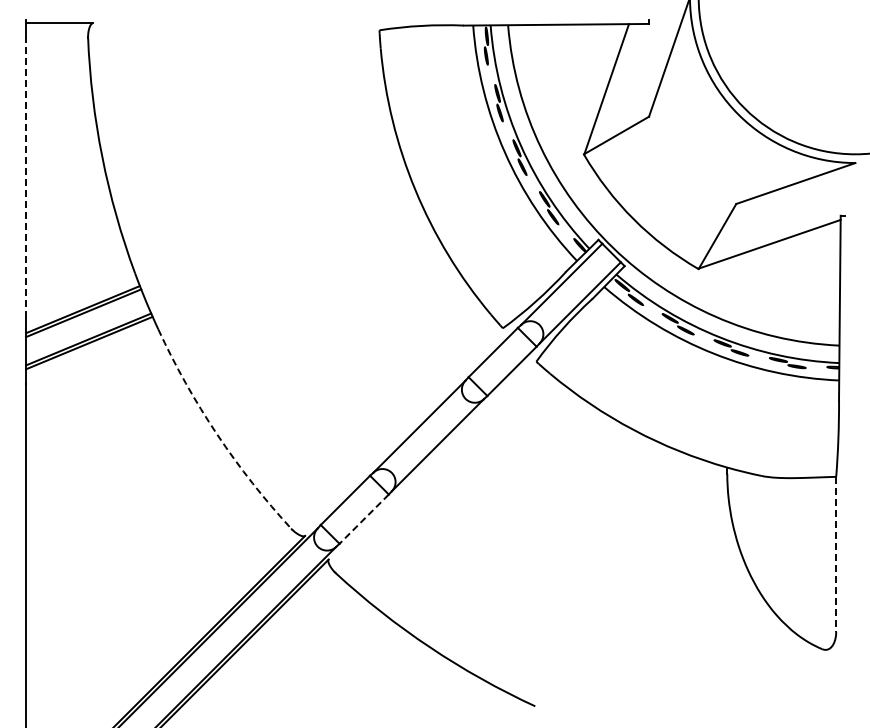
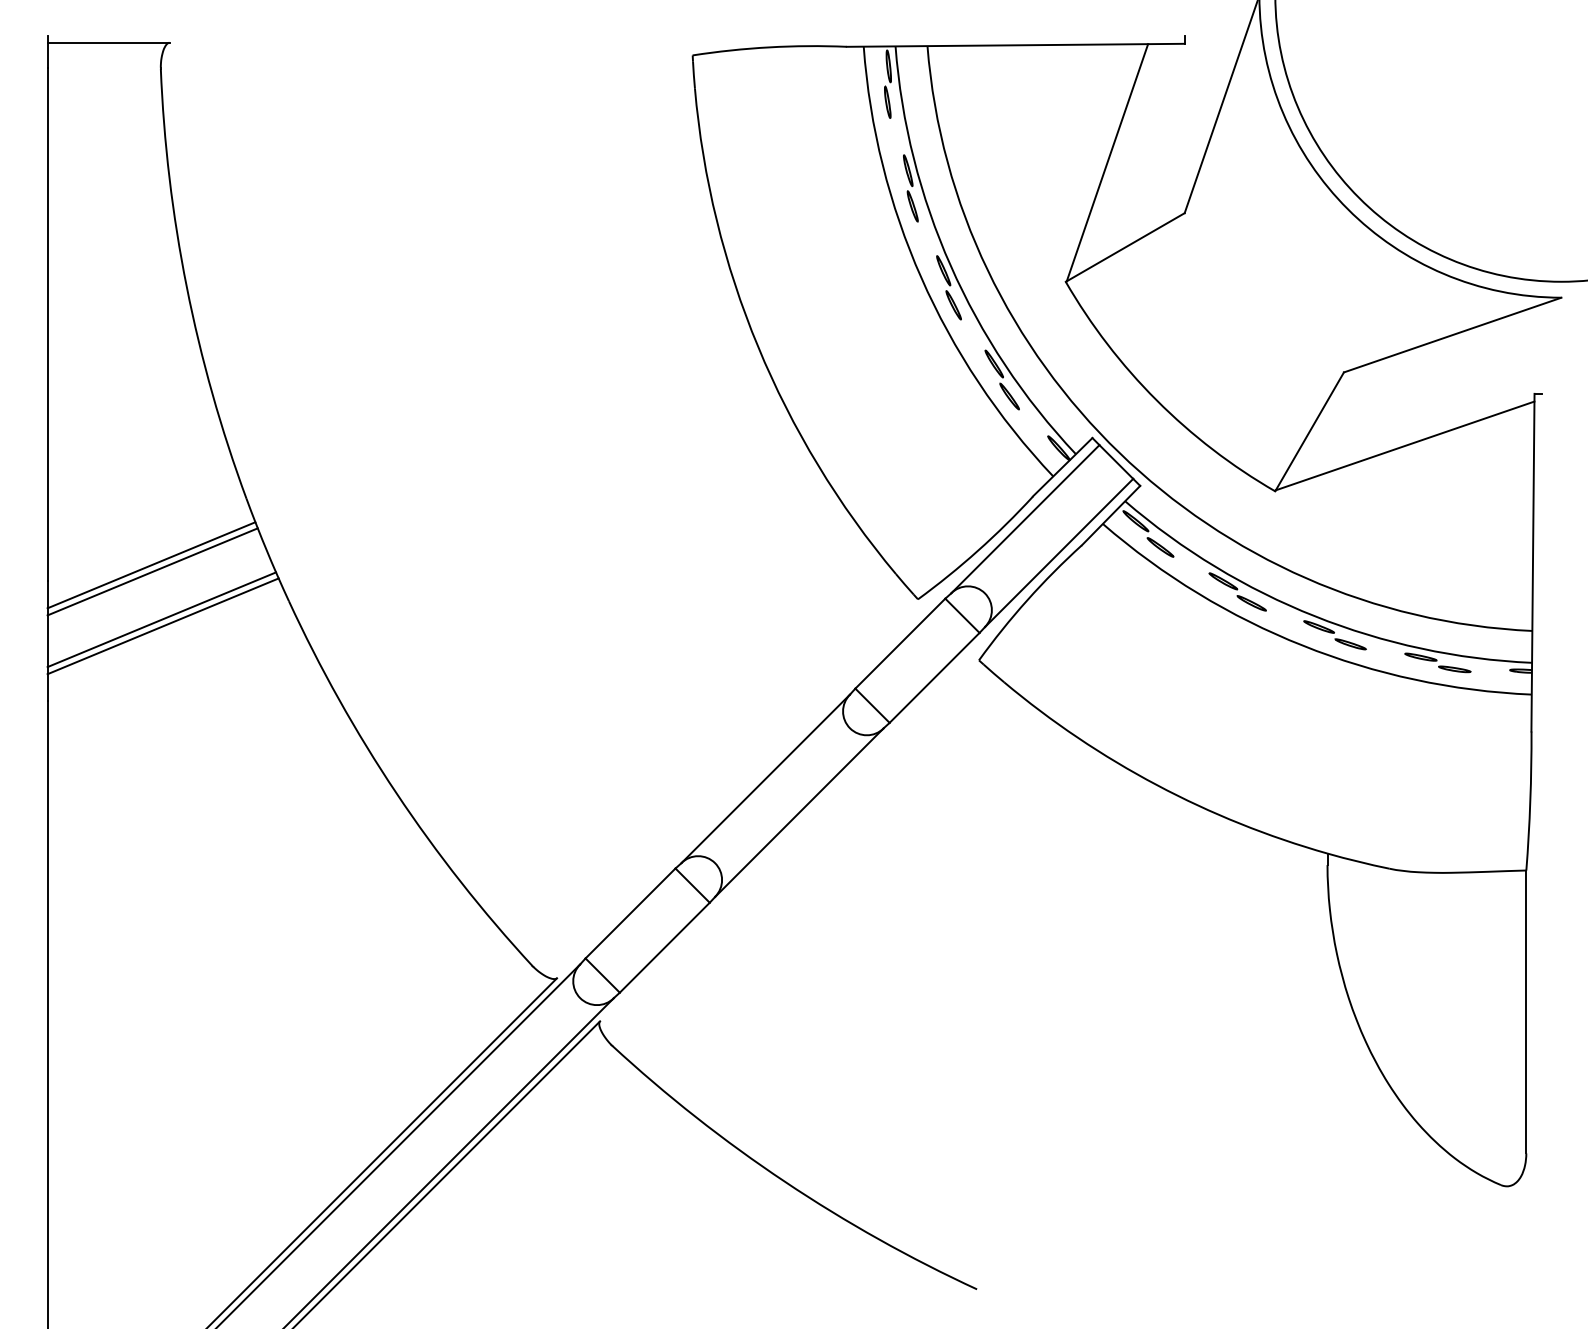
line: (26, 177) -> (48, 324), dashed -> solid
arc: (217, 434) -> (396, 793), dashed -> solid
line: (364, 519) -> (665, 948), dashed -> solid
line: (836, 554) -> (1526, 1012), dashed -> solid

